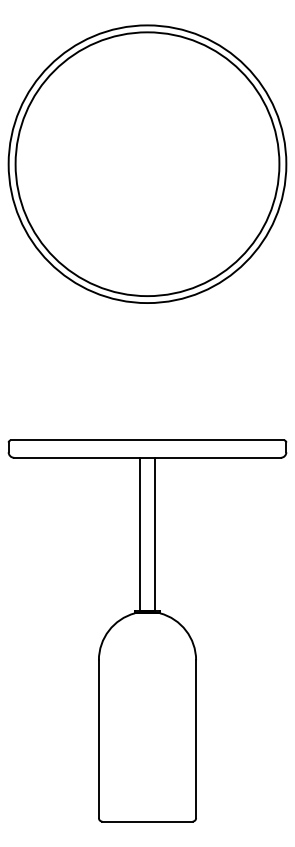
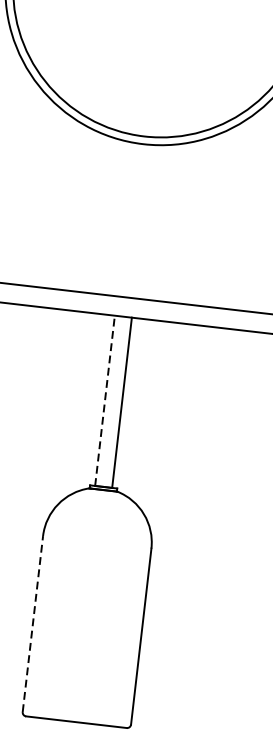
line: (139, 533) -> (104, 400), solid -> dashed
line: (98, 739) -> (32, 624), solid -> dashed

